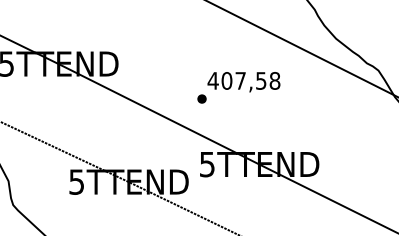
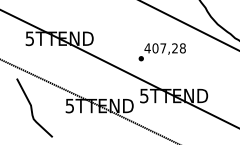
text: (260, 81) -> (174, 48), 407,58 -> 407,28

